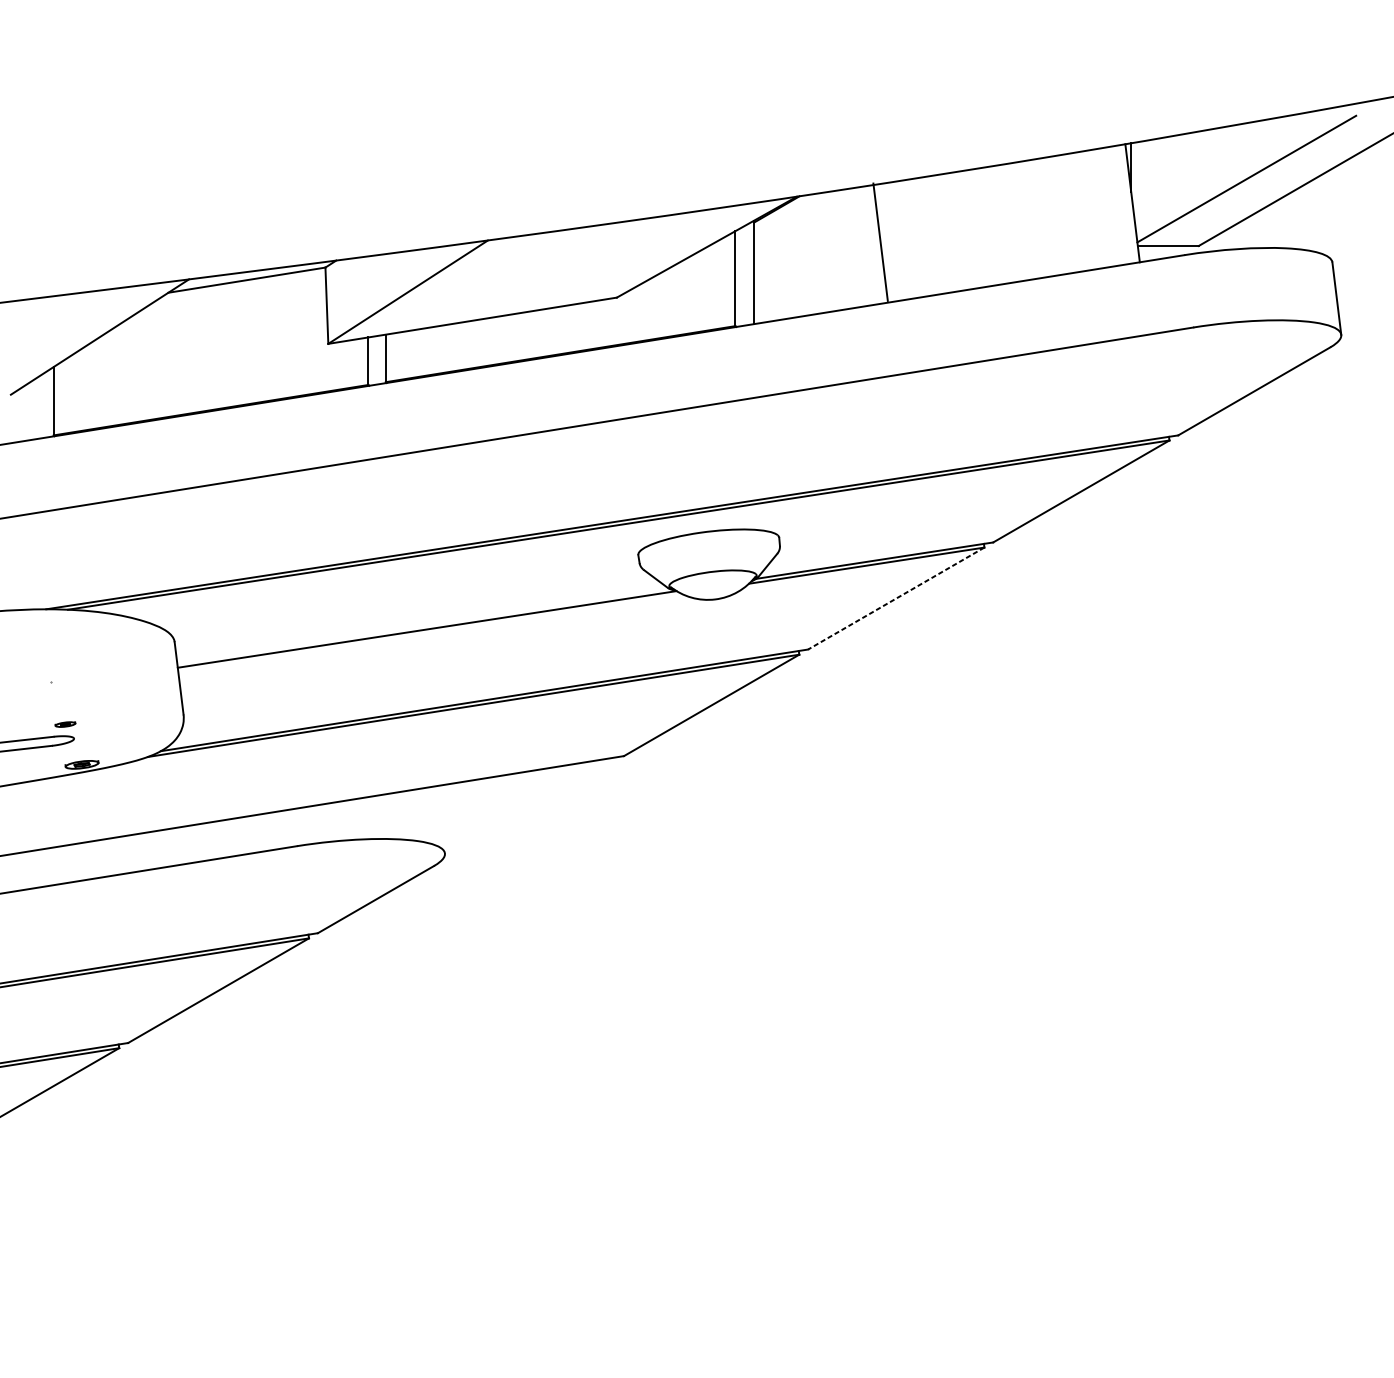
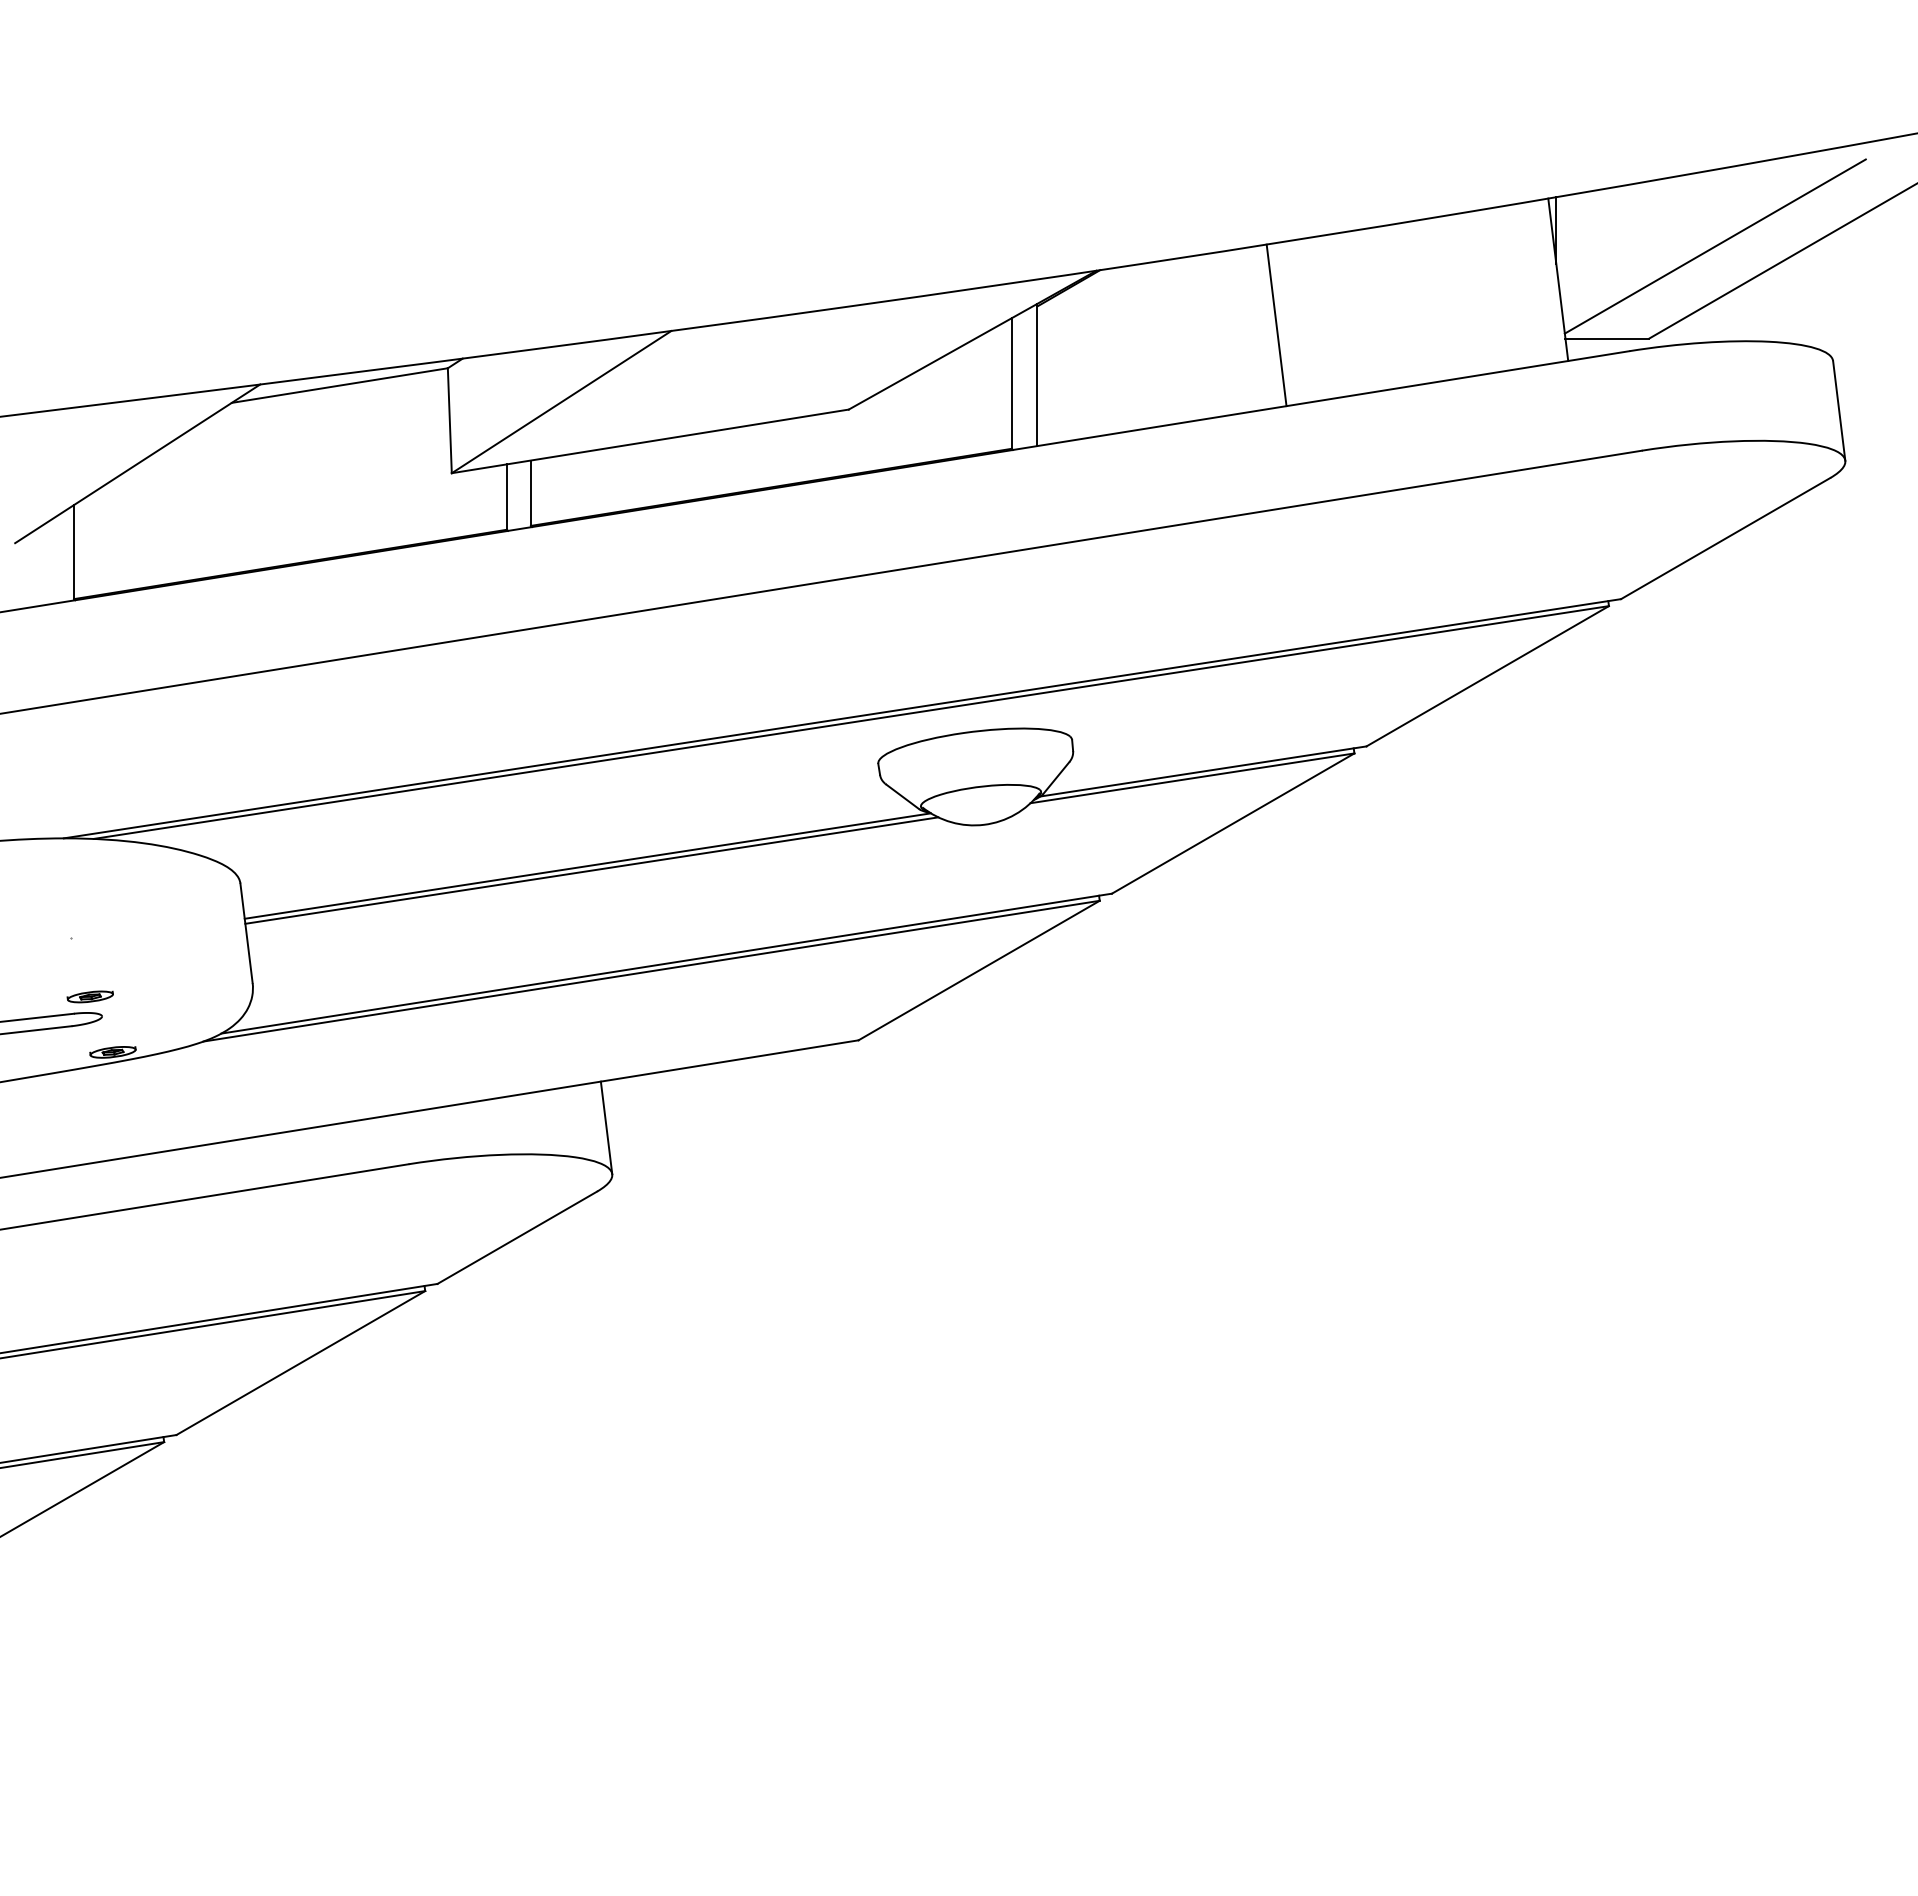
line: (880, 242) -> (1276, 325), moved
line: (895, 598) -> (1232, 823), dashed -> solid
line: (429, 632) -> (591, 870), added
part: (64, 724) -> (89, 996), size x1.67
line: (440, 819) -> (606, 1127), added

